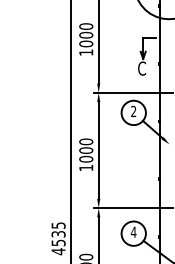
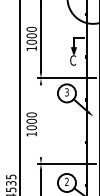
text: (133, 111) -> (66, 92), 2 -> 3
line: (98, 150) -> (40, 121), removed
text: (133, 231) -> (66, 181), 4 -> 2

